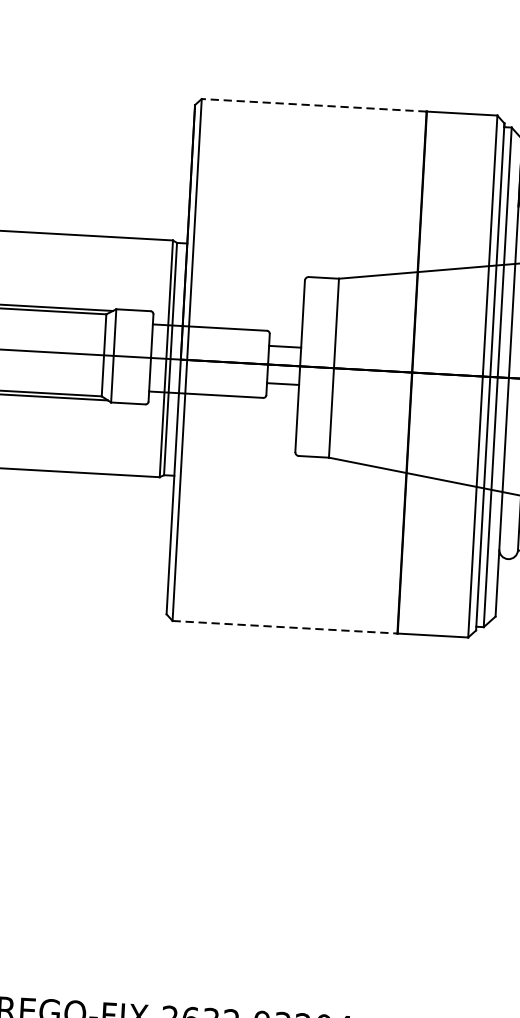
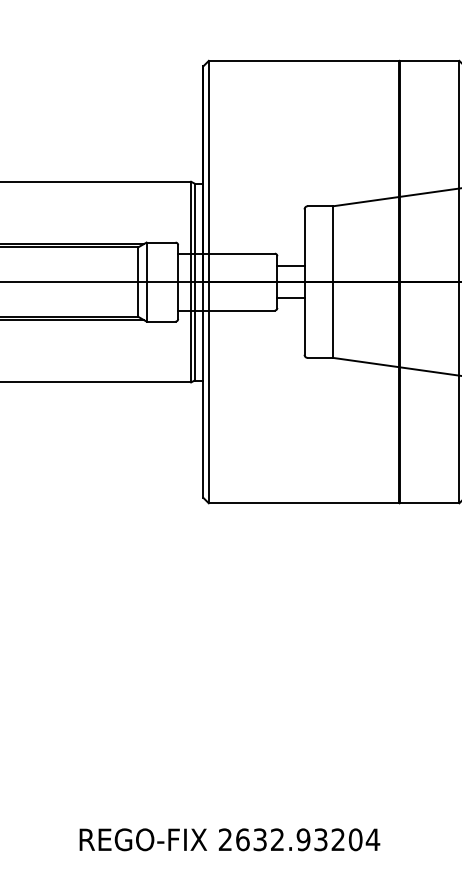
line: (313, 104) -> (303, 60), dashed -> solid
line: (285, 627) -> (304, 503), dashed -> solid

